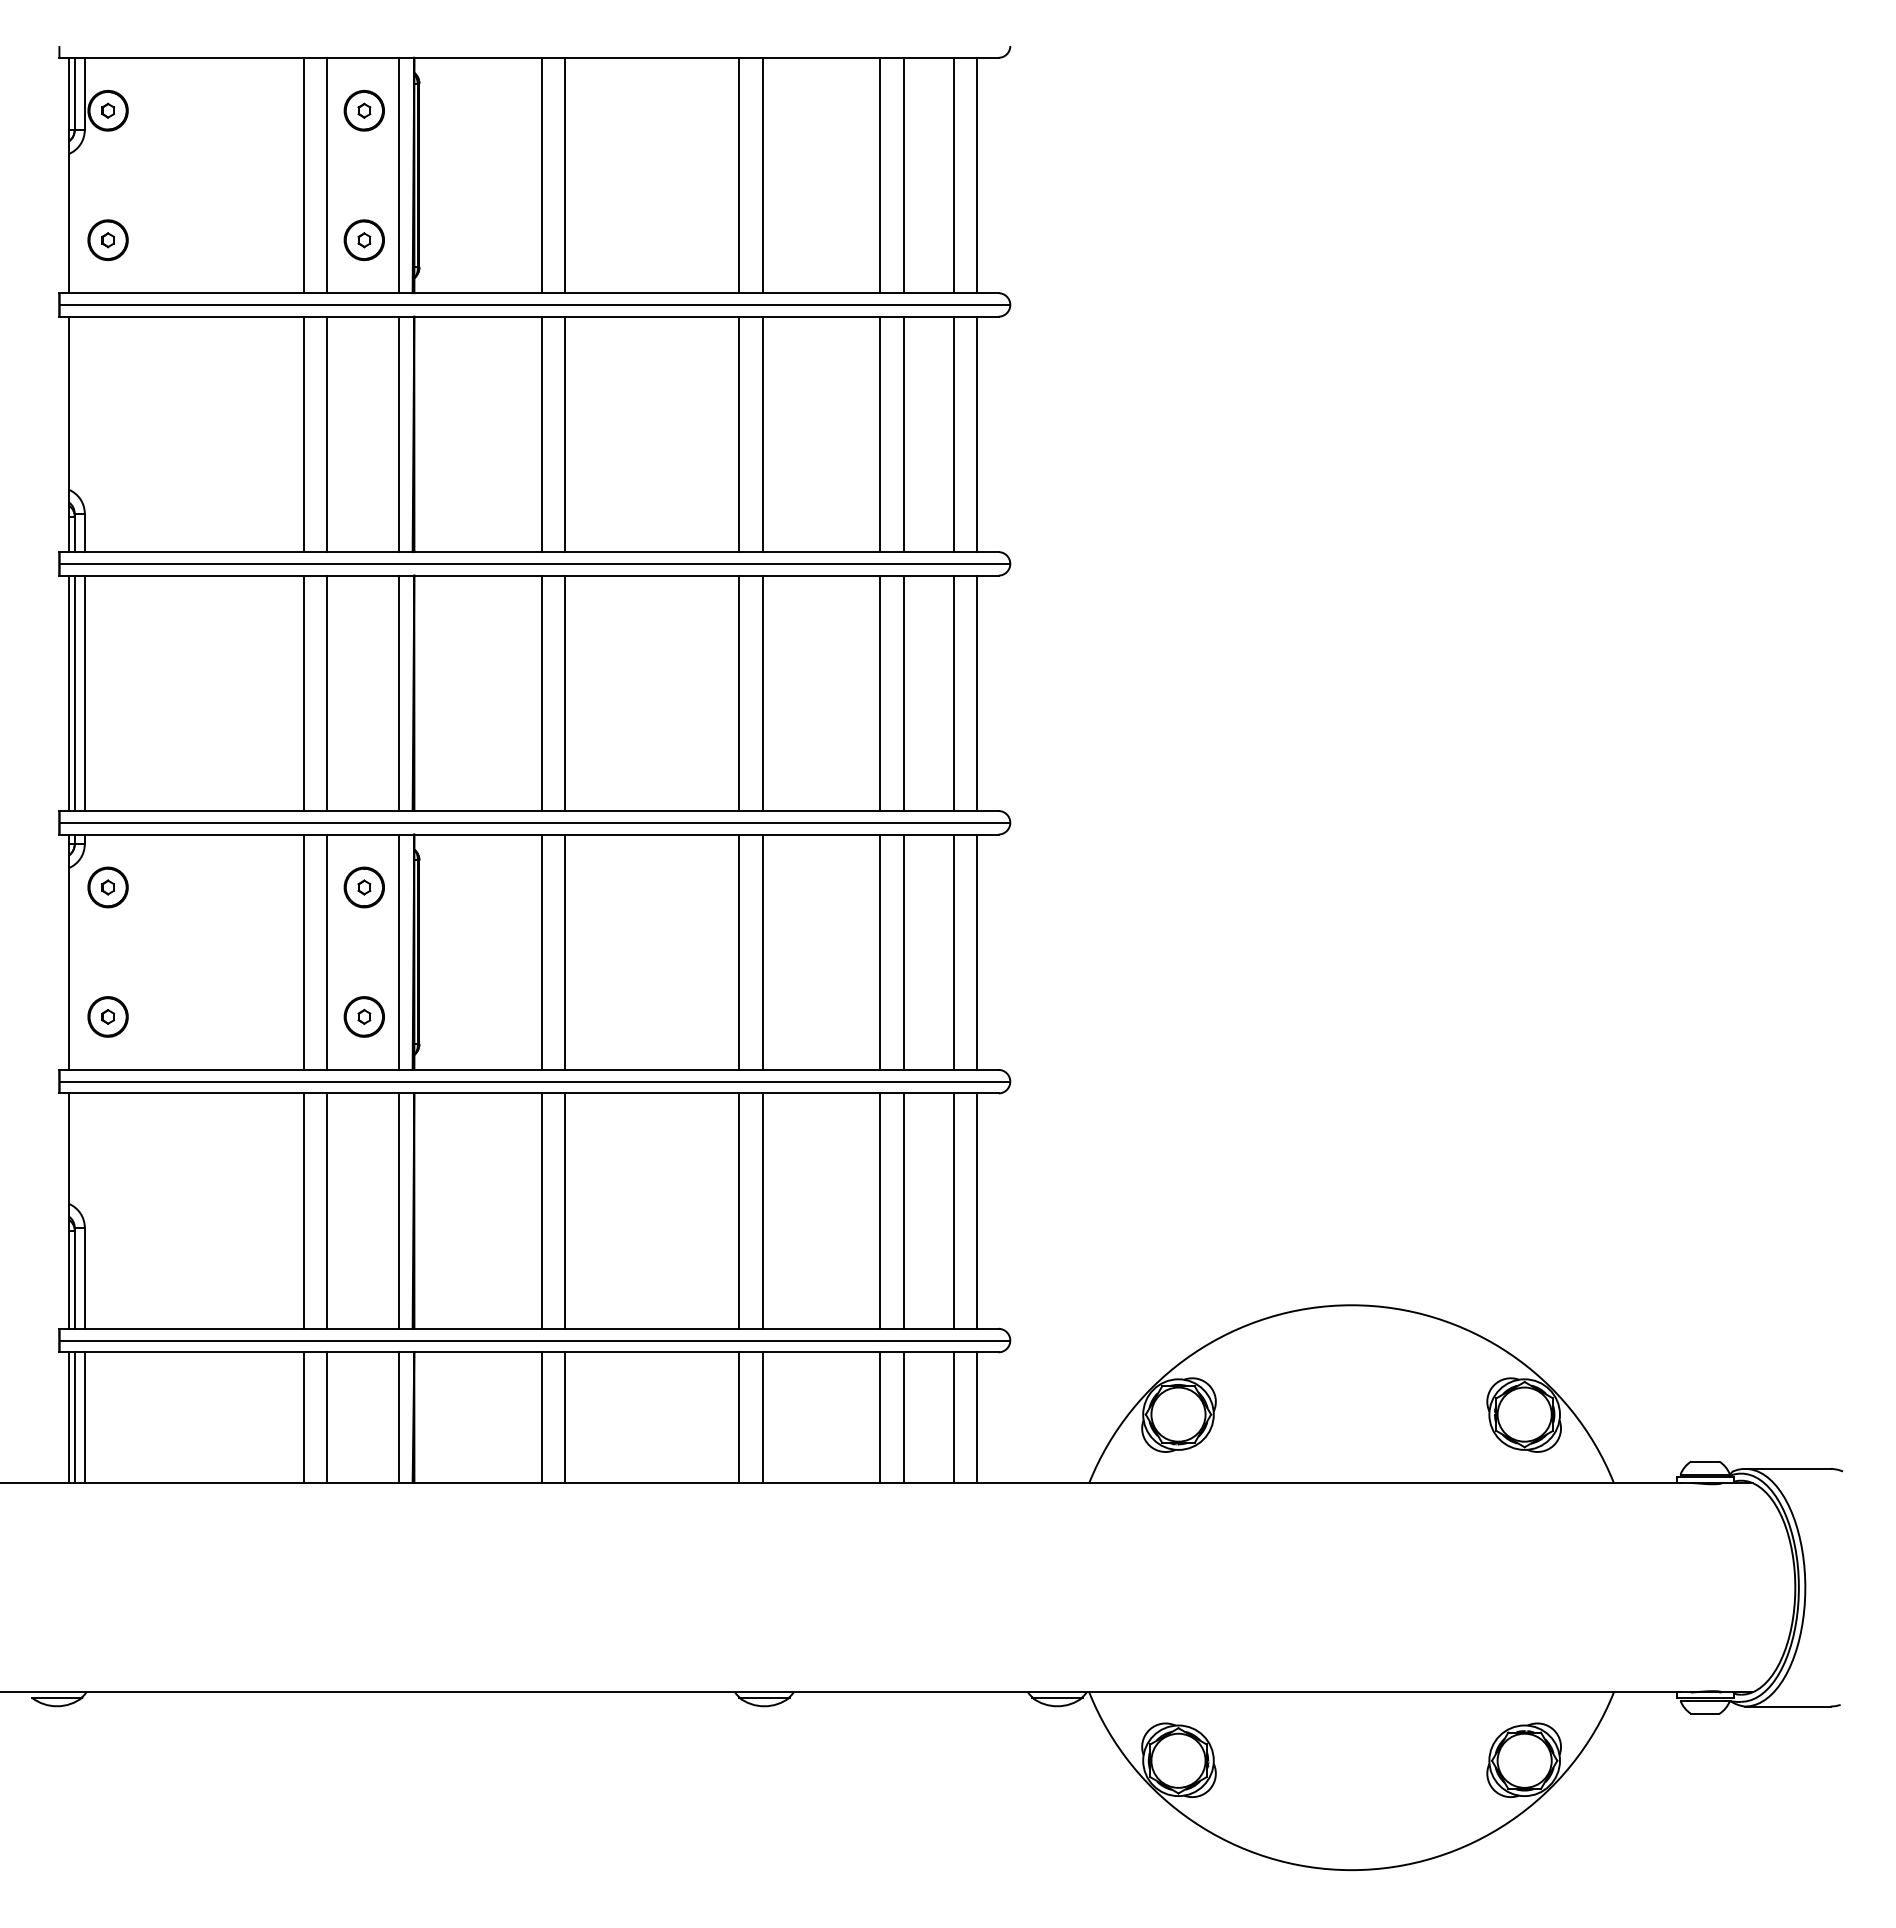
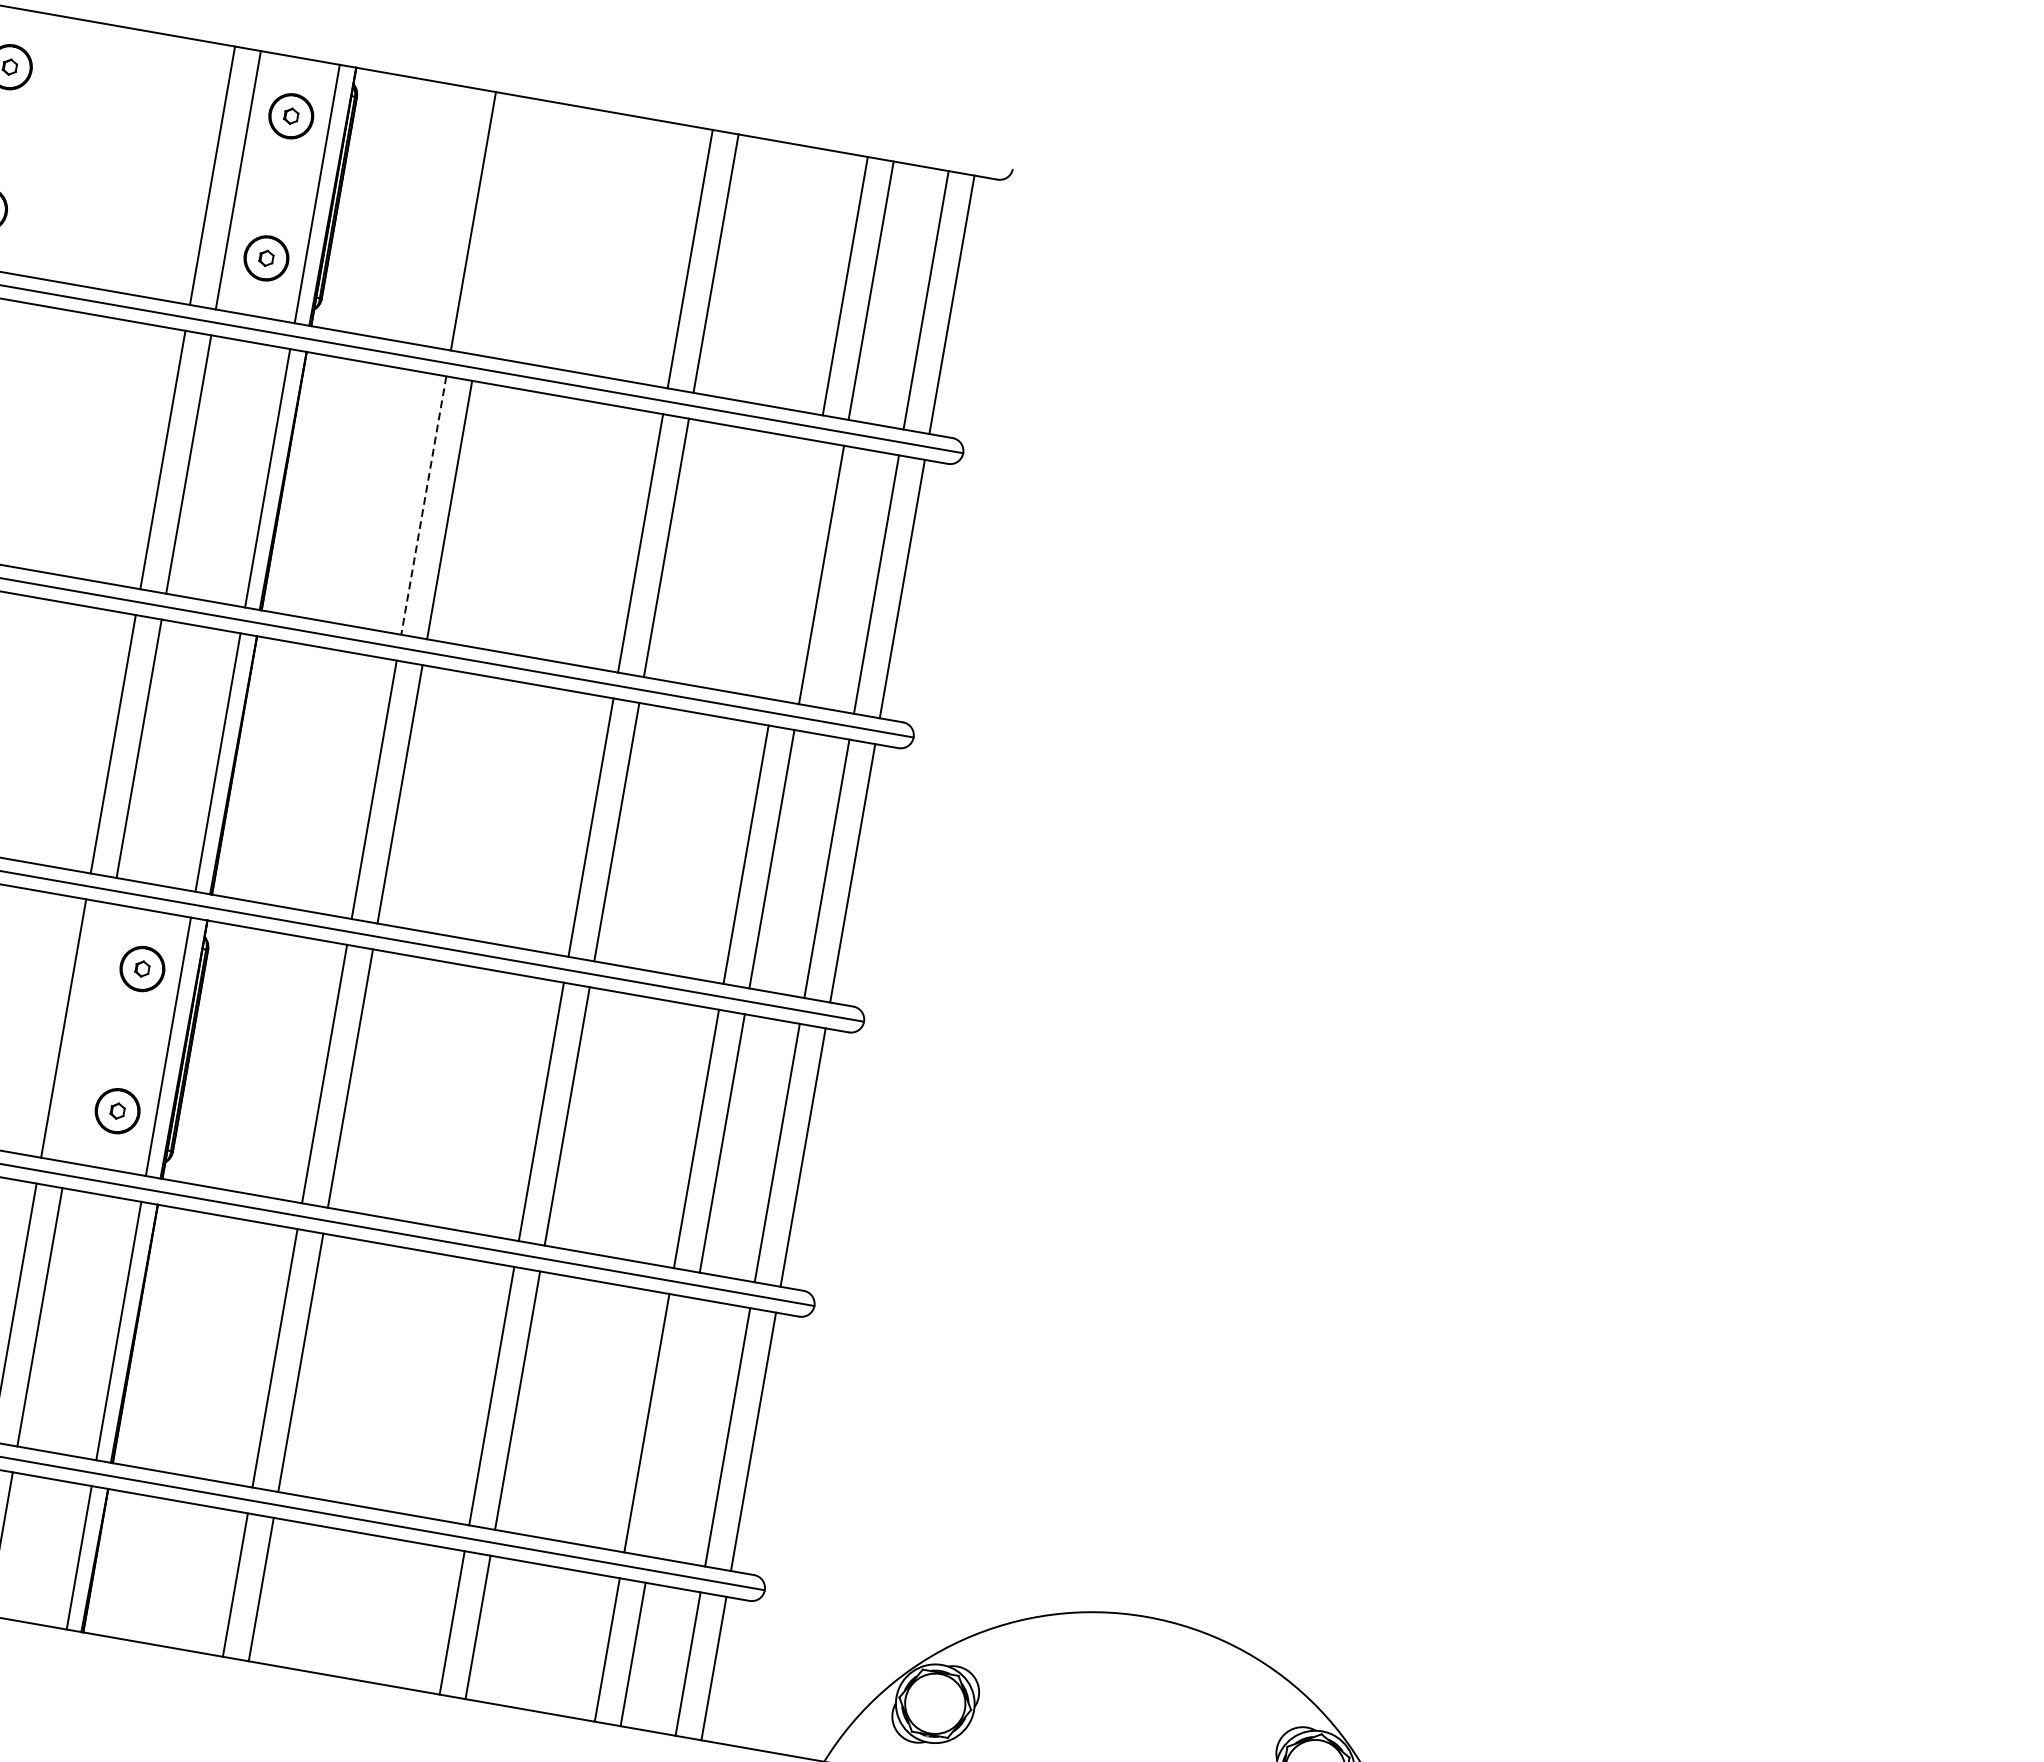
line: (565, 175) -> (499, 225), removed
line: (541, 434) -> (423, 505), solid -> dashed
line: (880, 434) -> (795, 570), removed
line: (327, 951) -> (89, 1032), removed
line: (903, 1210) -> (672, 1426), removed

